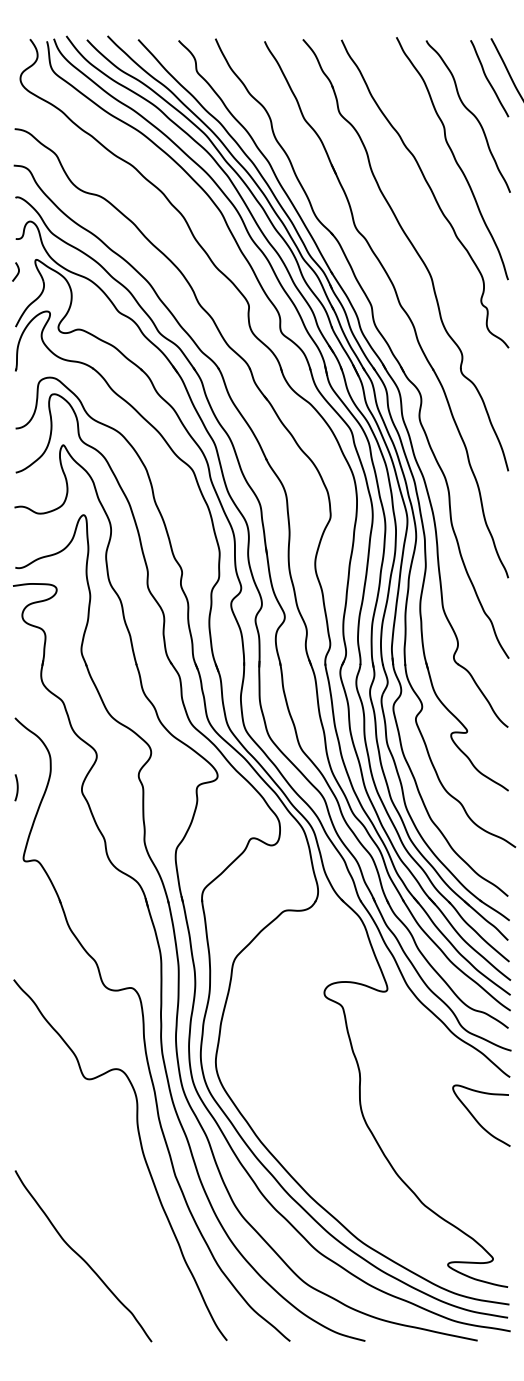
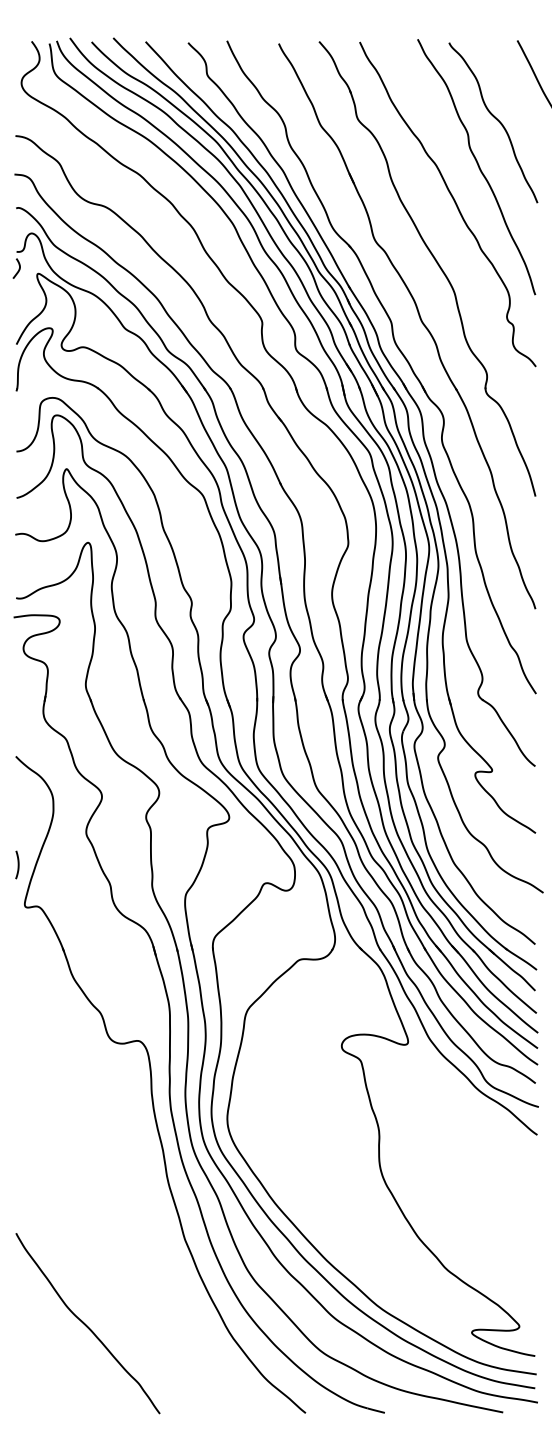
curve: (488, 79) -> (514, 83), removed
curve: (17, 271) -> (18, 268), moved
curve: (16, 787) -> (17, 864), moved
curve: (476, 1119) -> (502, 1179), removed
curve: (141, 1152) -> (149, 1214), removed

